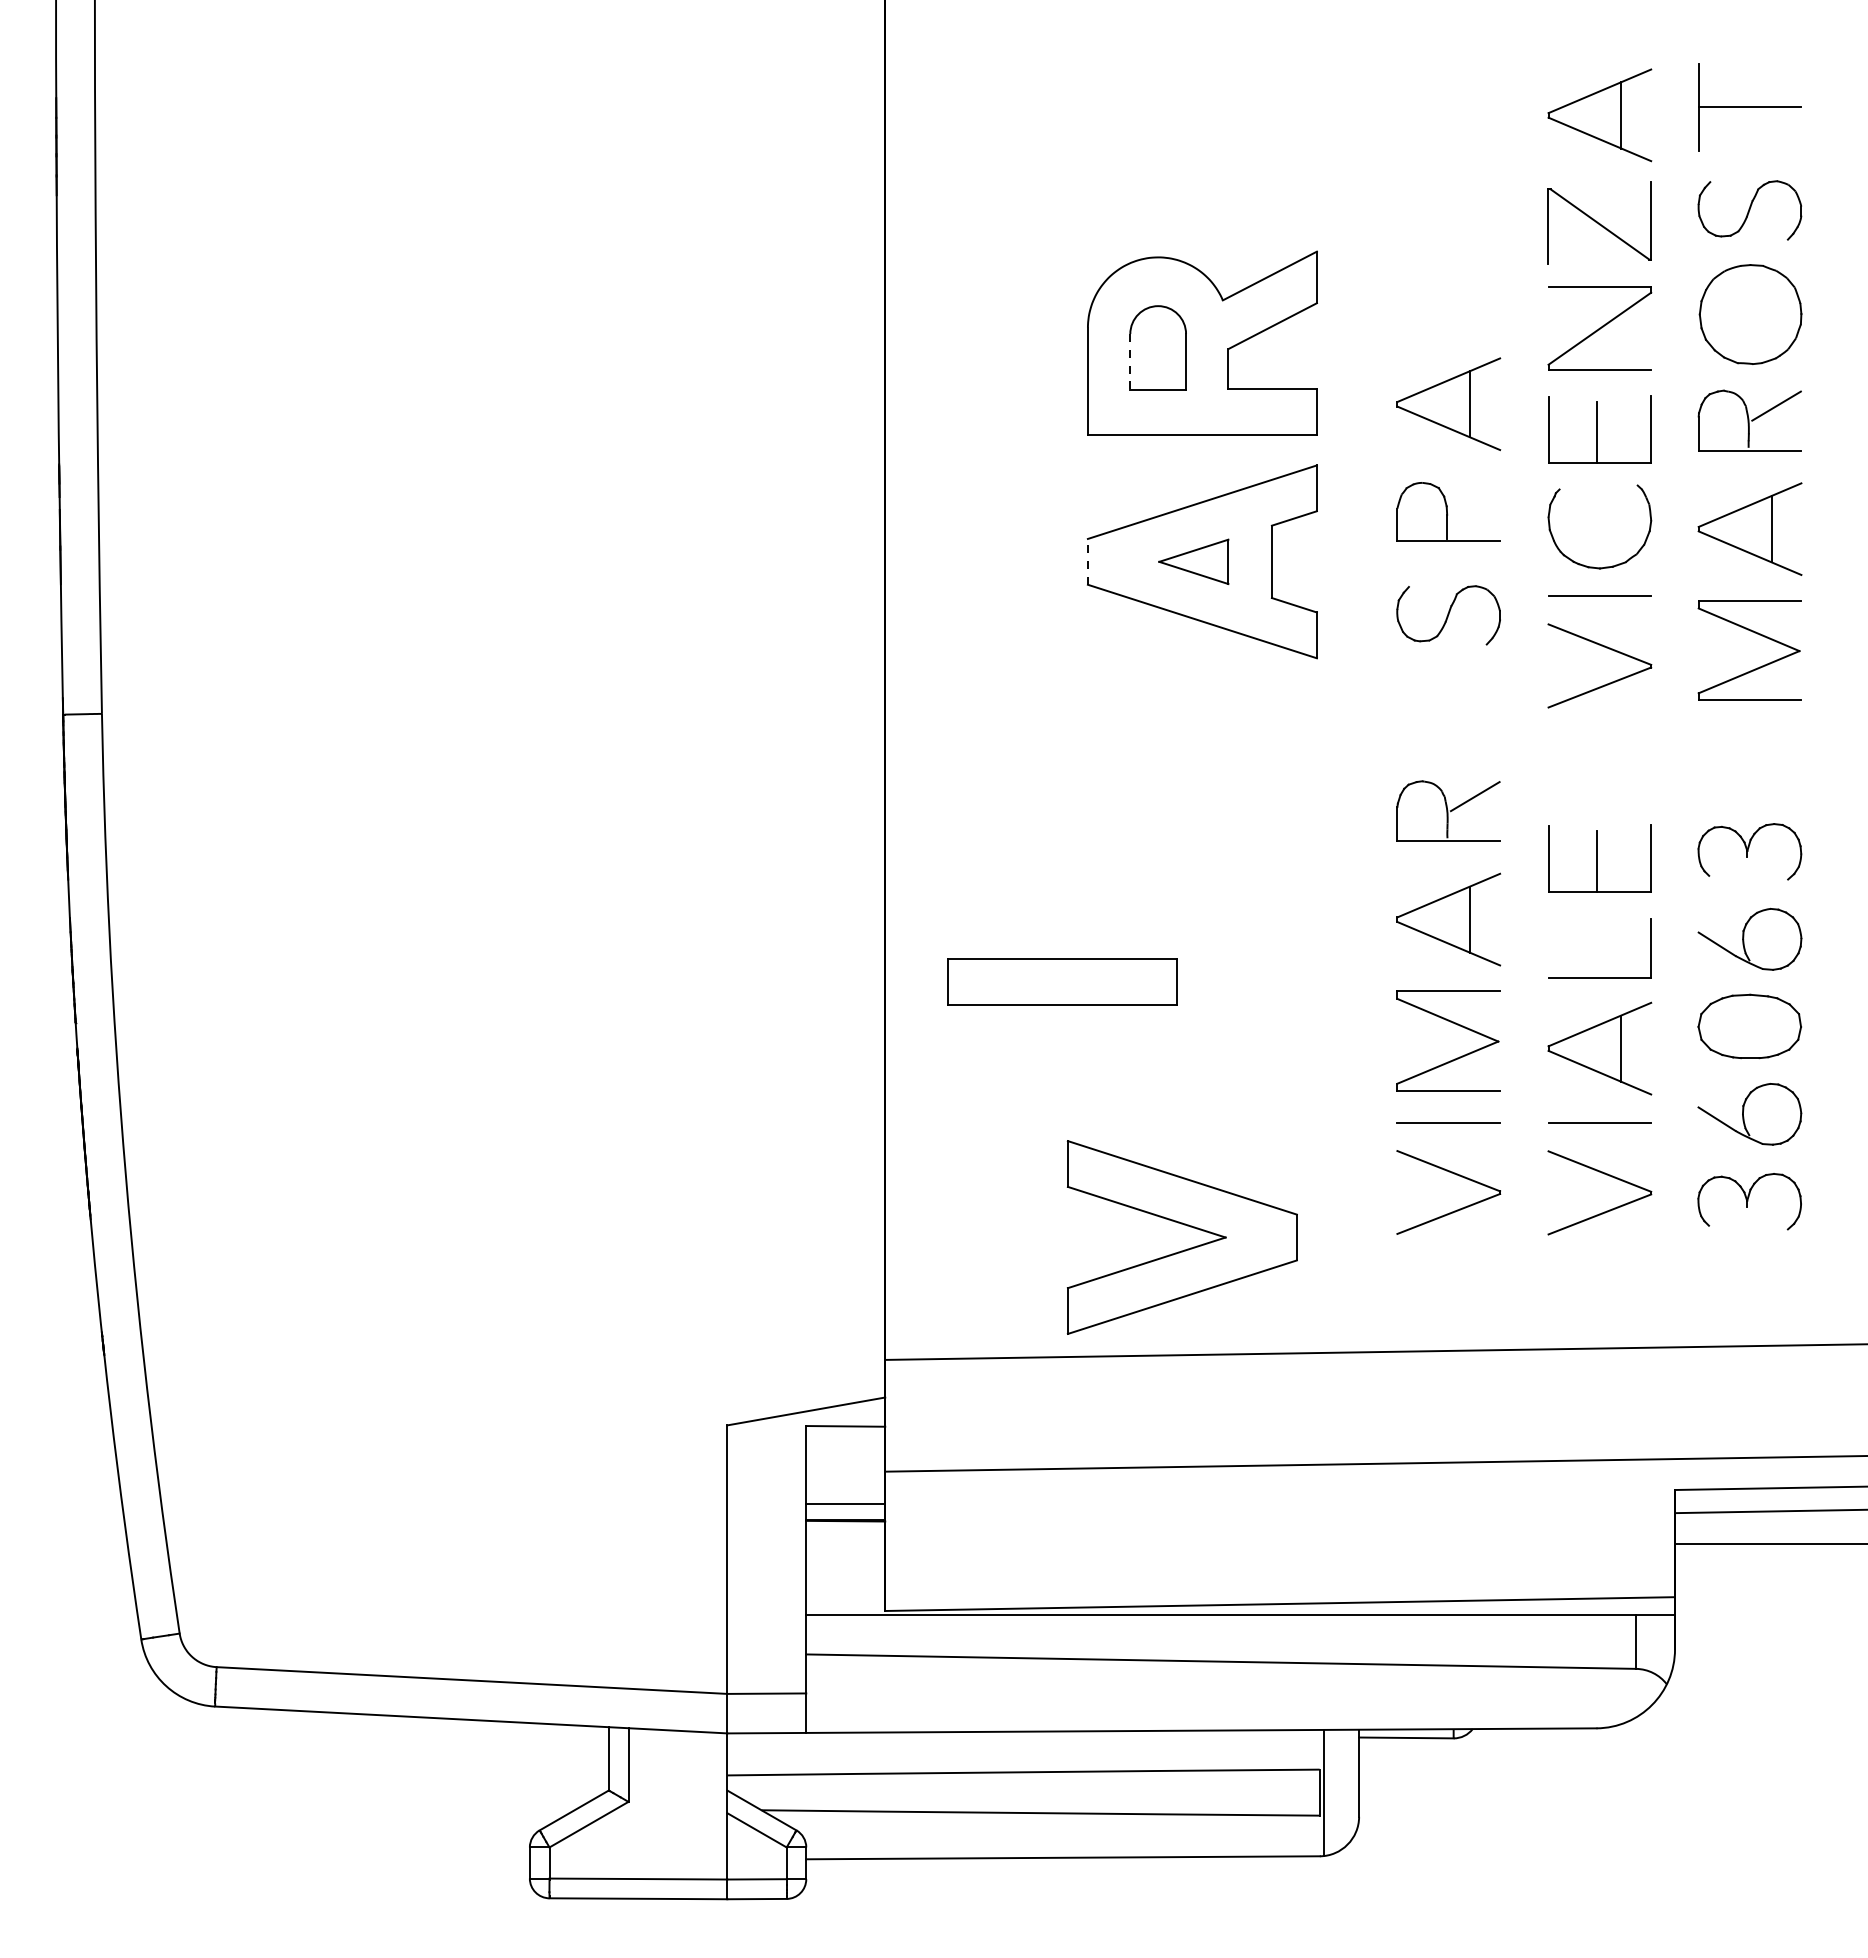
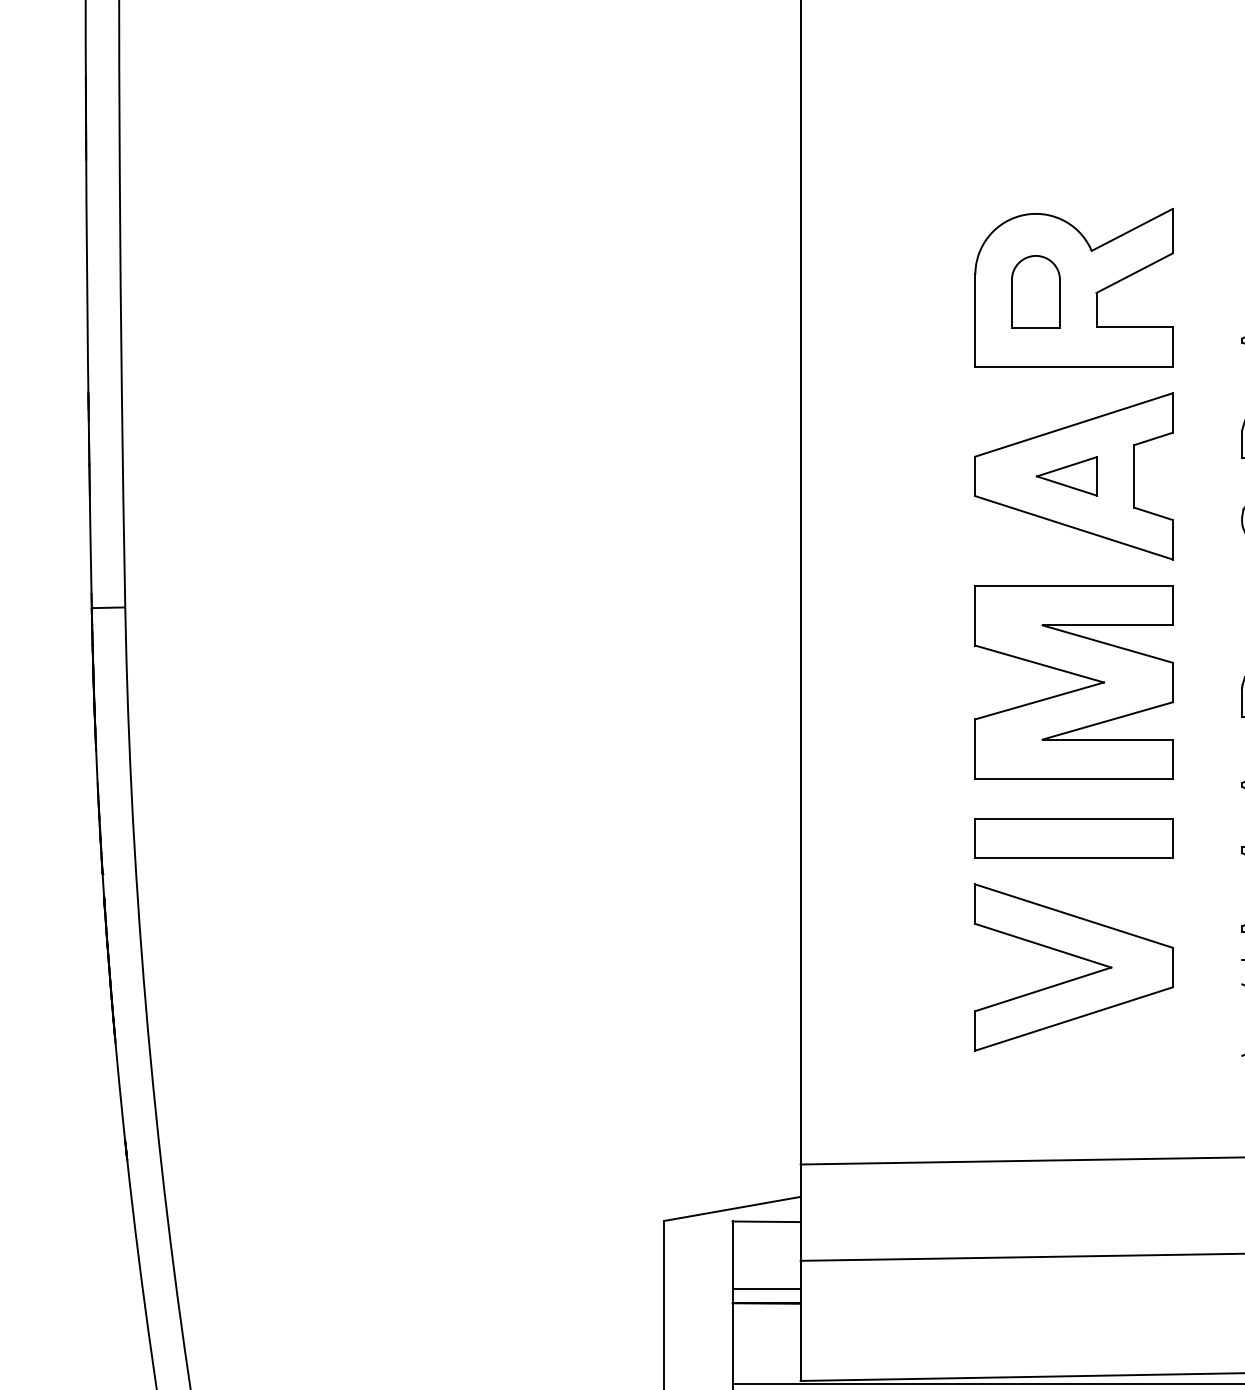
line: (1130, 361) -> (1012, 303), dashed -> solid
line: (1087, 561) -> (975, 476), dashed -> solid
part: (1203, 792) -> (1075, 675), added
part: (1062, 981) -> (1074, 838), moved
part: (1184, 1225) -> (1075, 957), moved

